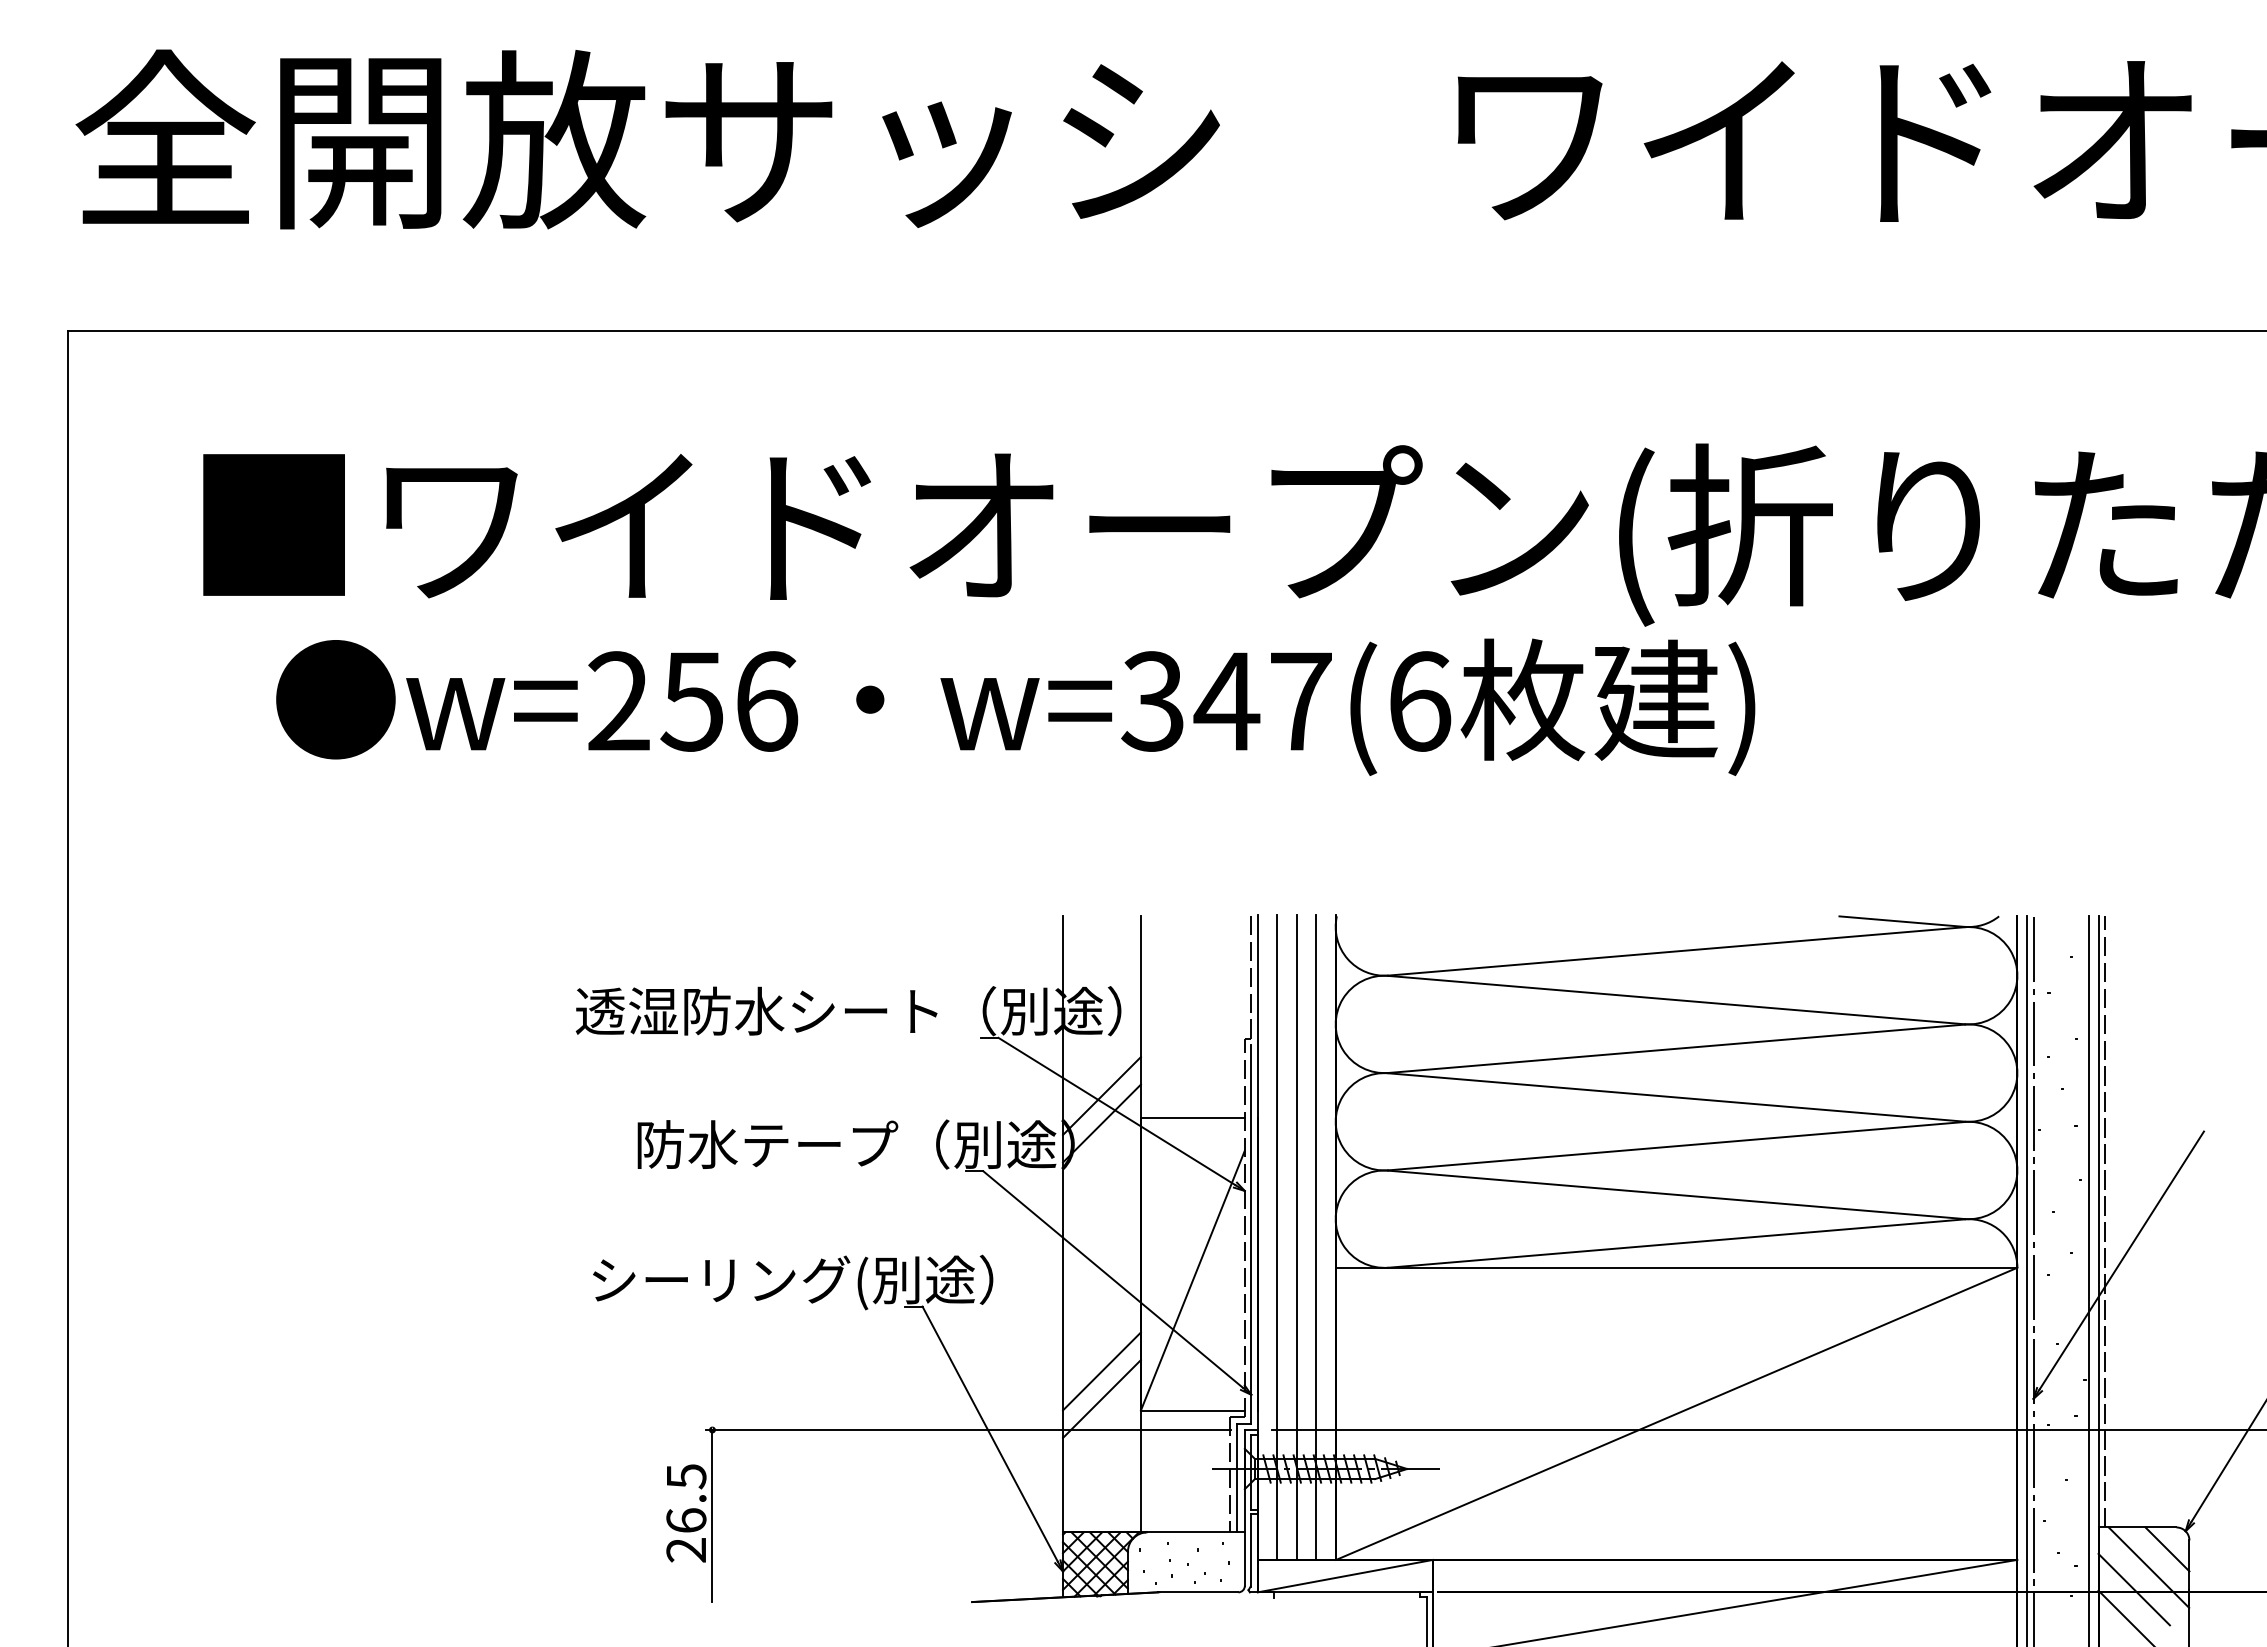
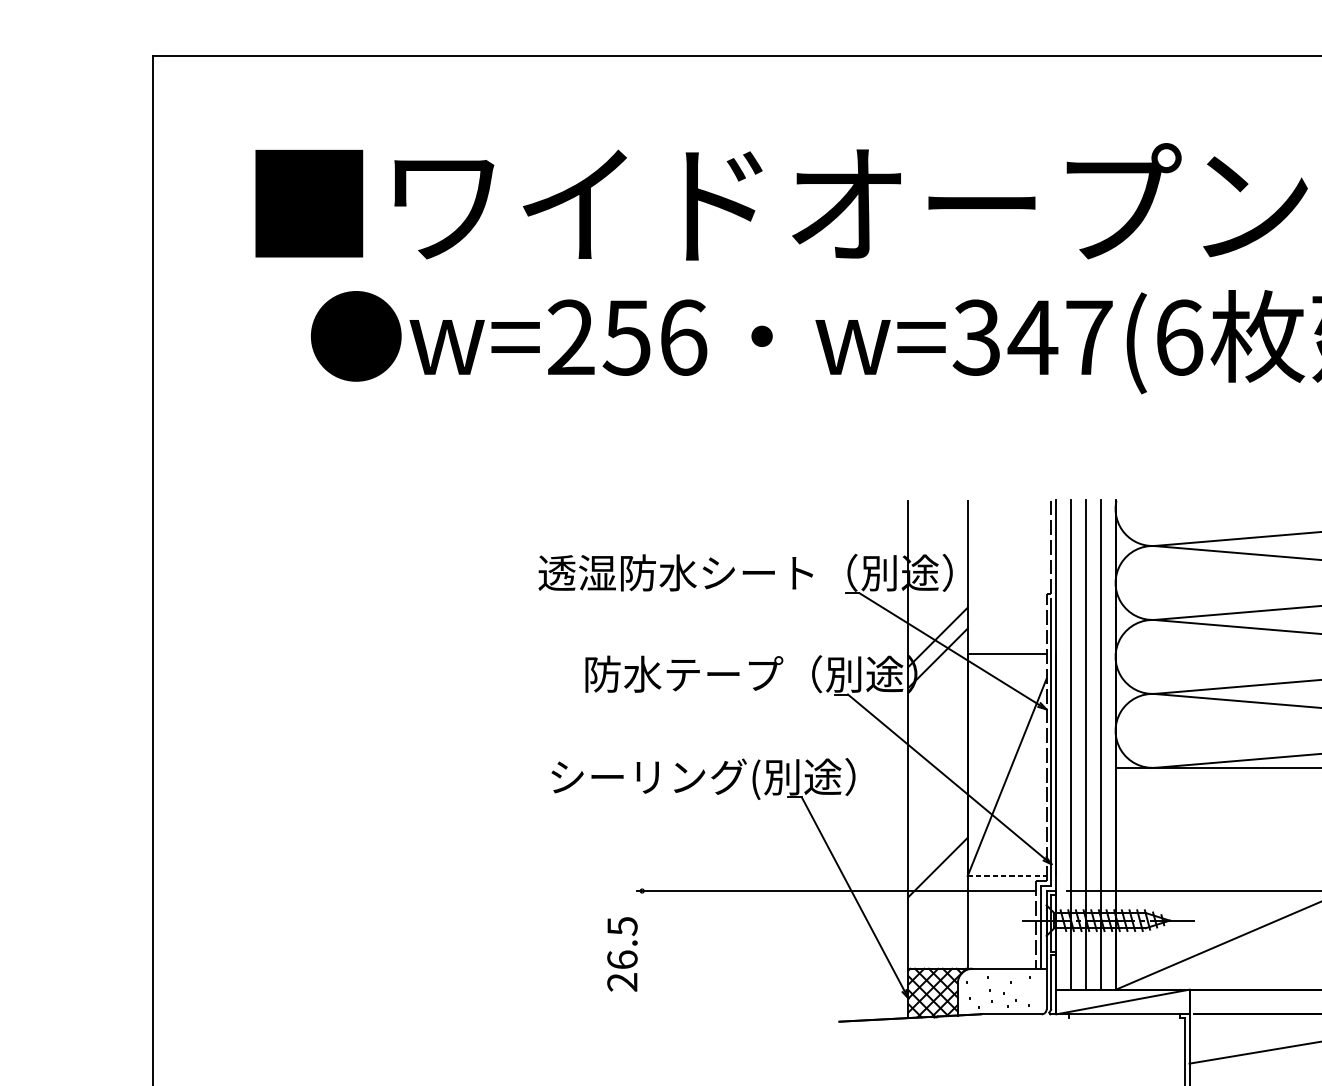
line: (1101, 1371) -> (937, 846), removed
line: (1192, 1410) -> (1006, 876), solid -> dashed
line: (712, 1516) -> (642, 956), removed

